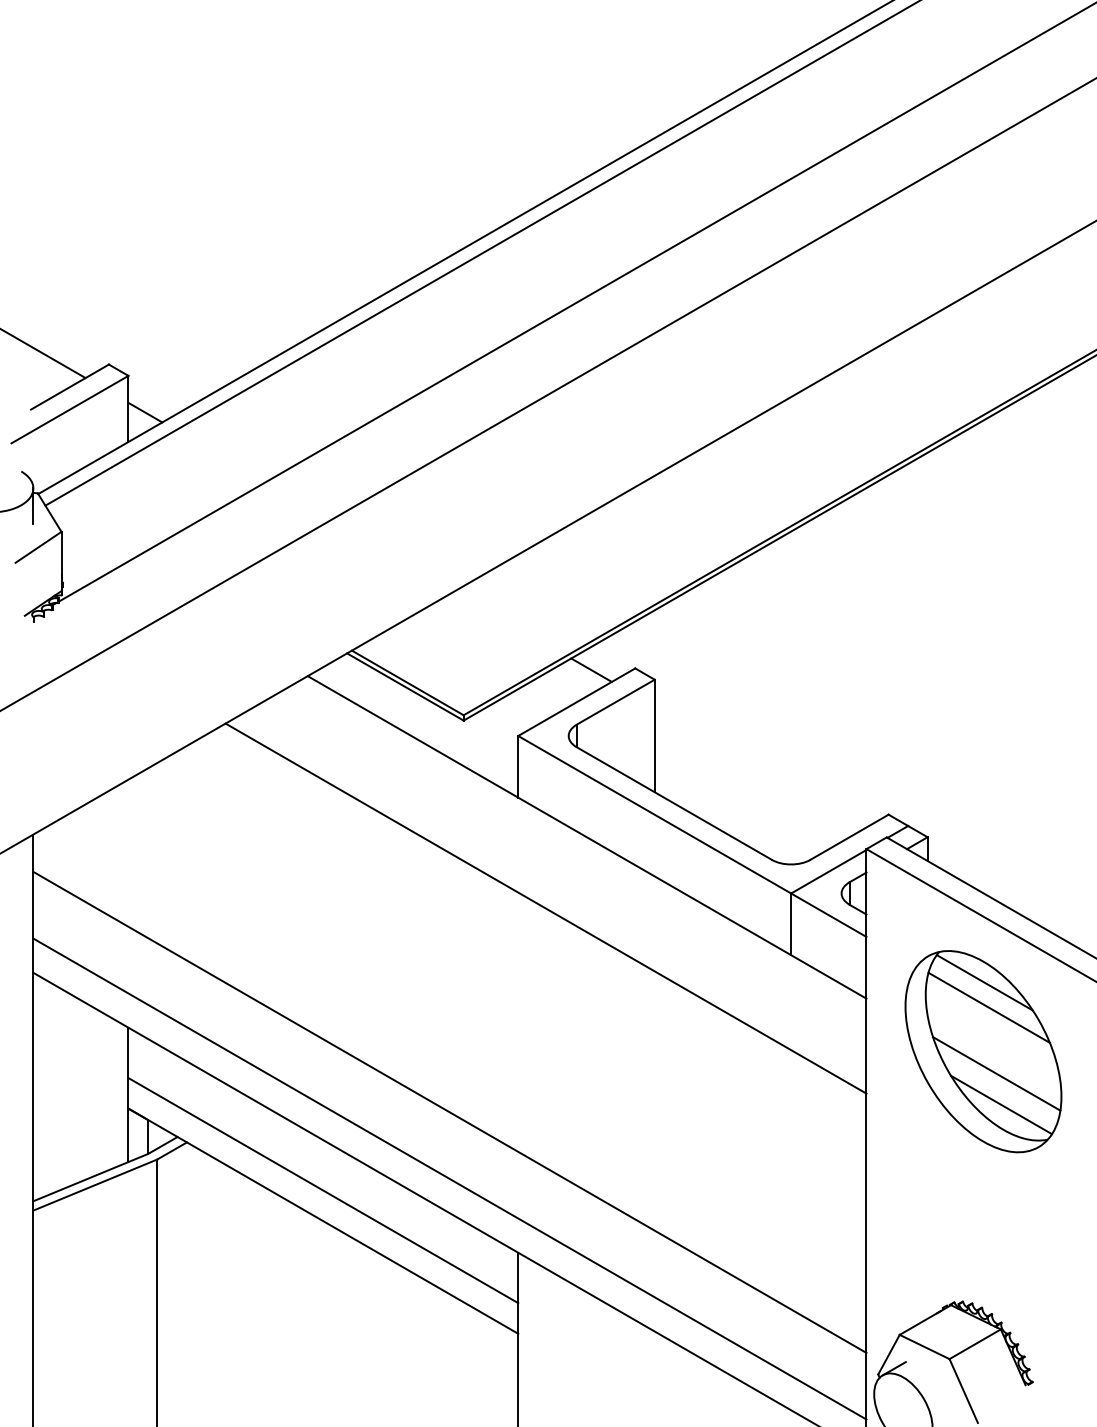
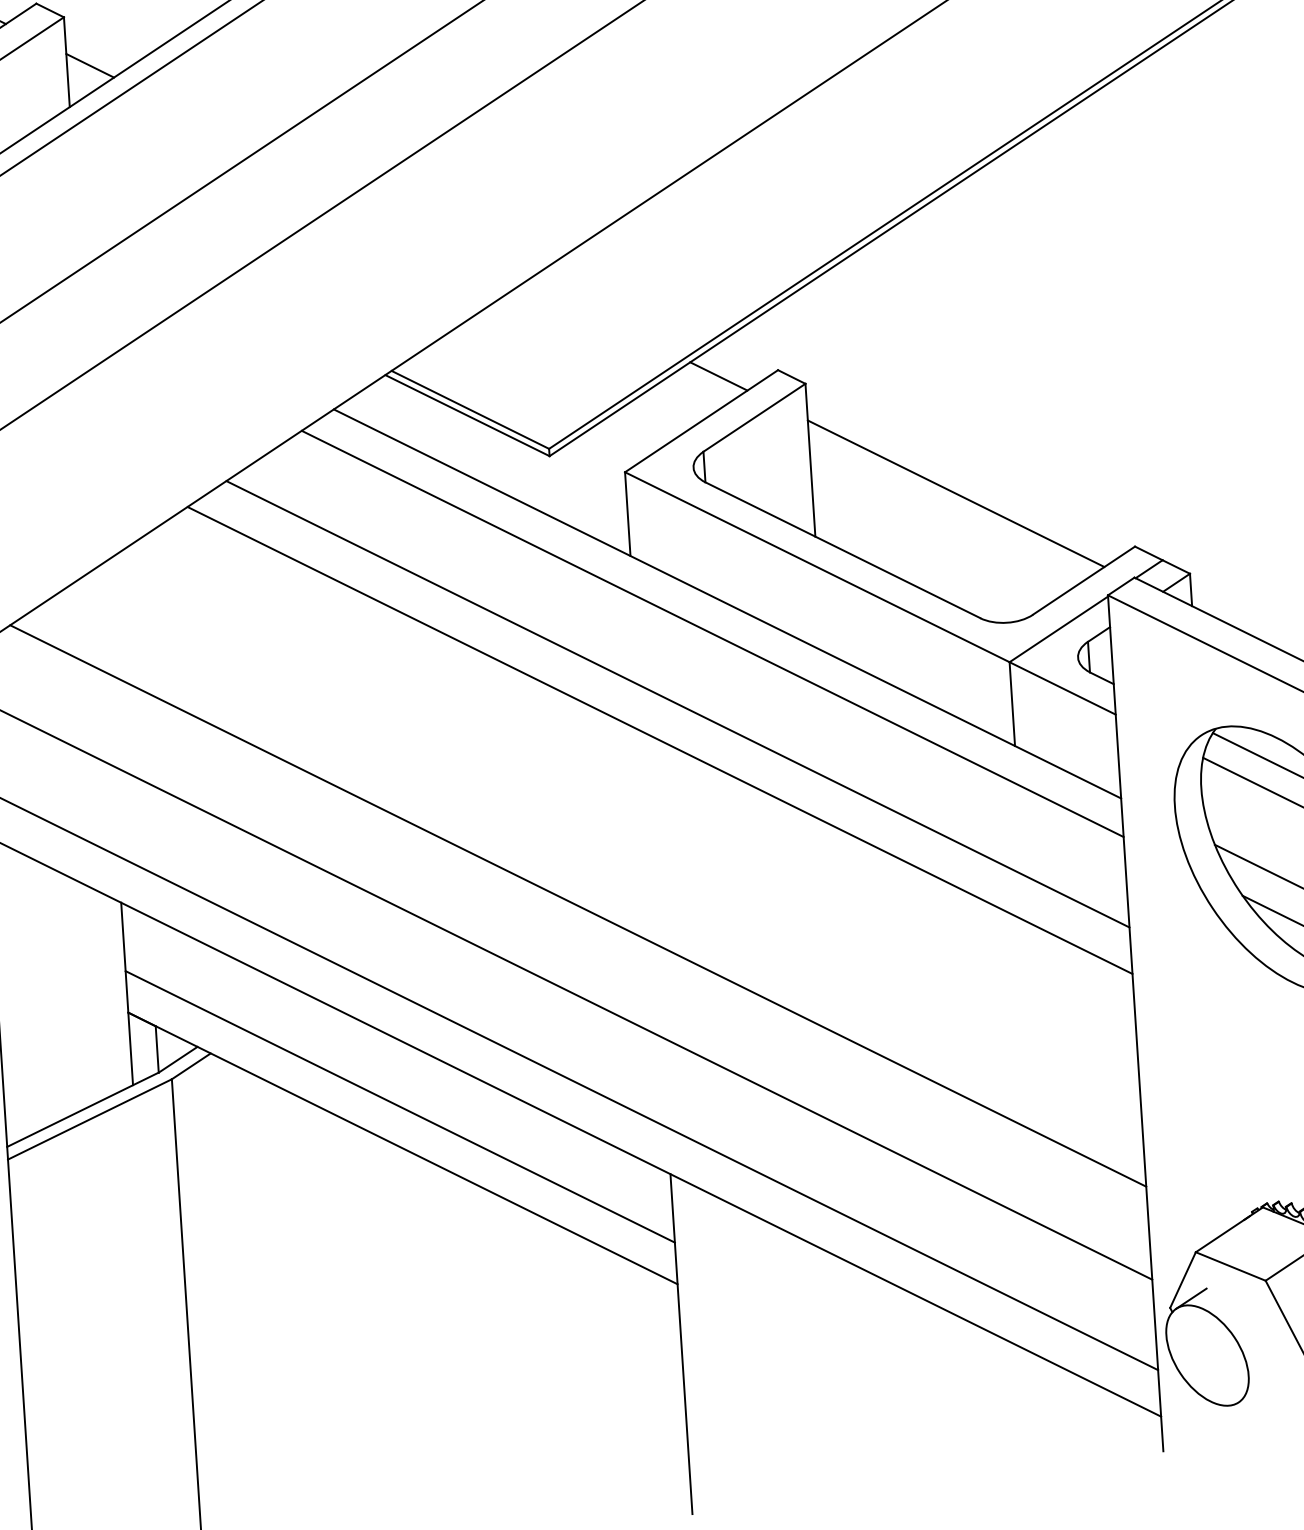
line: (759, 767) -> (955, 493), added
line: (574, 858) -> (712, 633), added
line: (530, 933) -> (659, 739), added
line: (463, 1051) -> (578, 905), added

